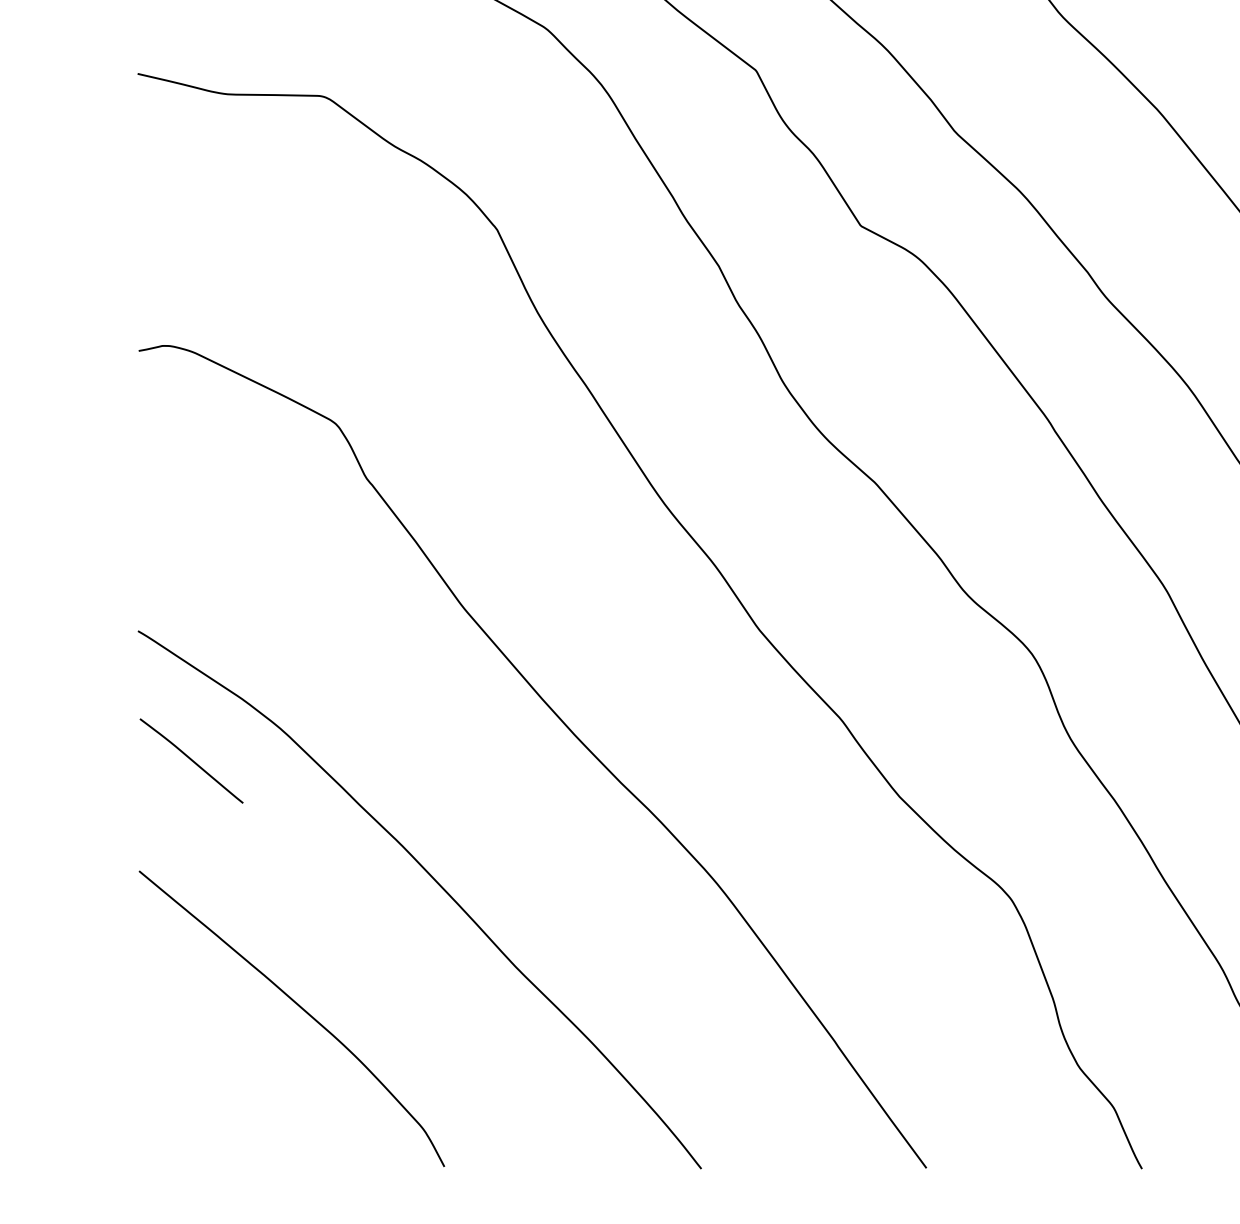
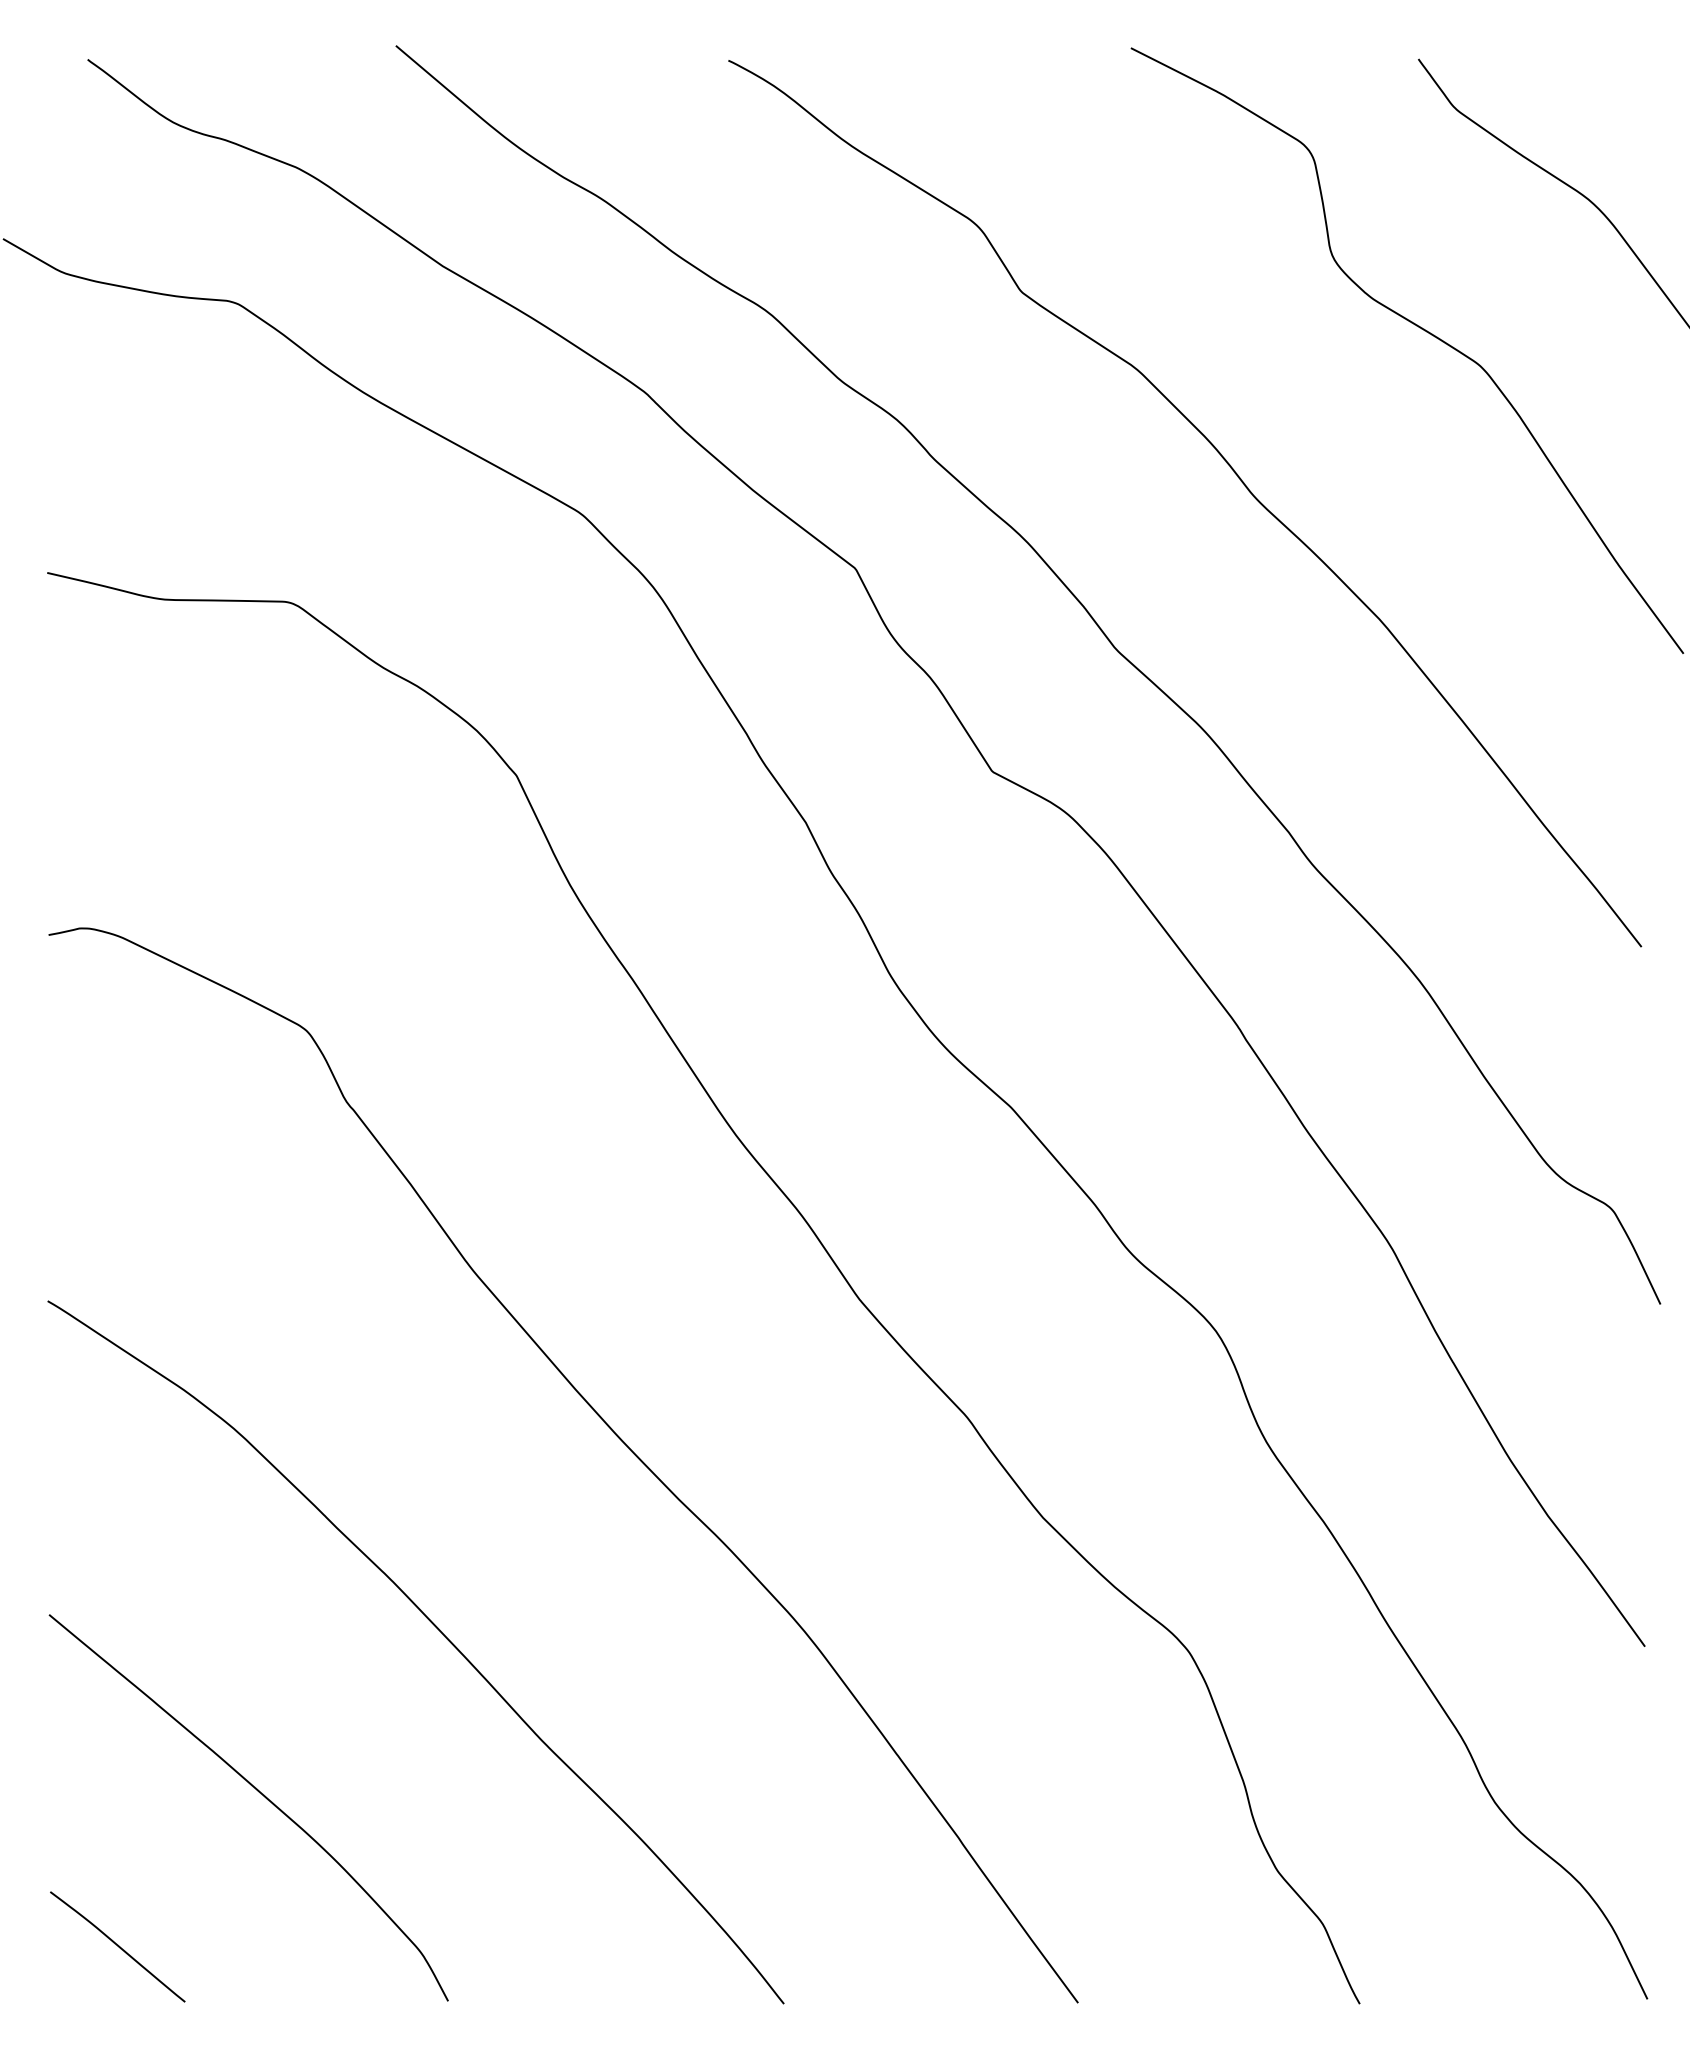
curve: (191, 760) -> (117, 1946), moved

